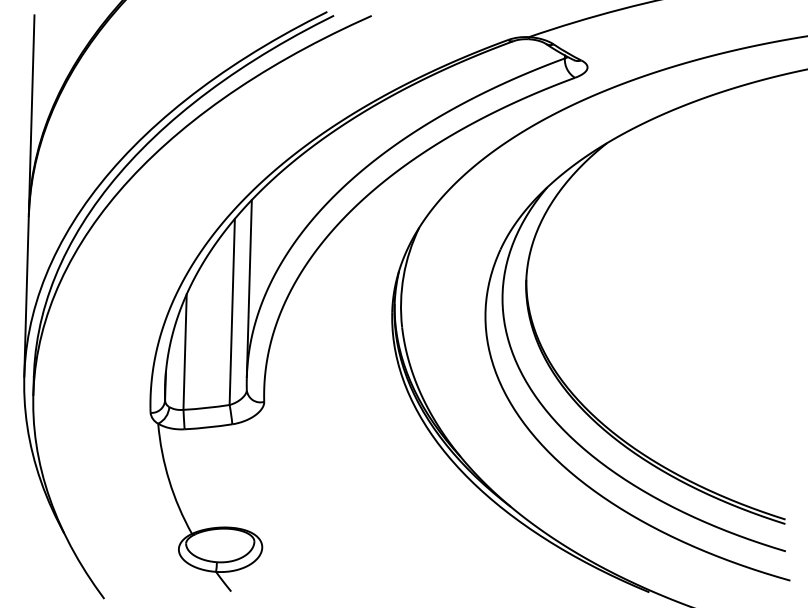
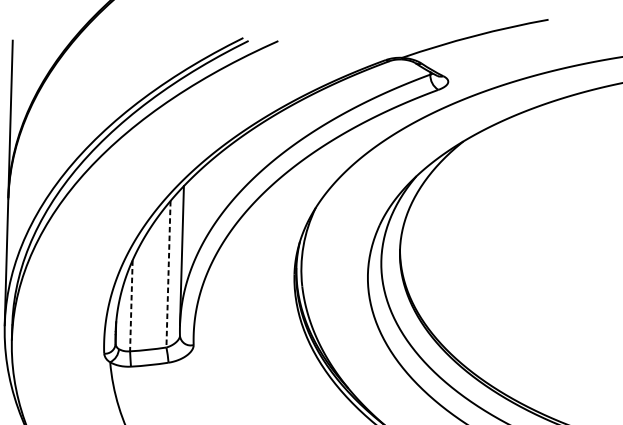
line: (232, 312) -> (168, 274), solid -> dashed
line: (185, 352) -> (131, 306), solid -> dashed

